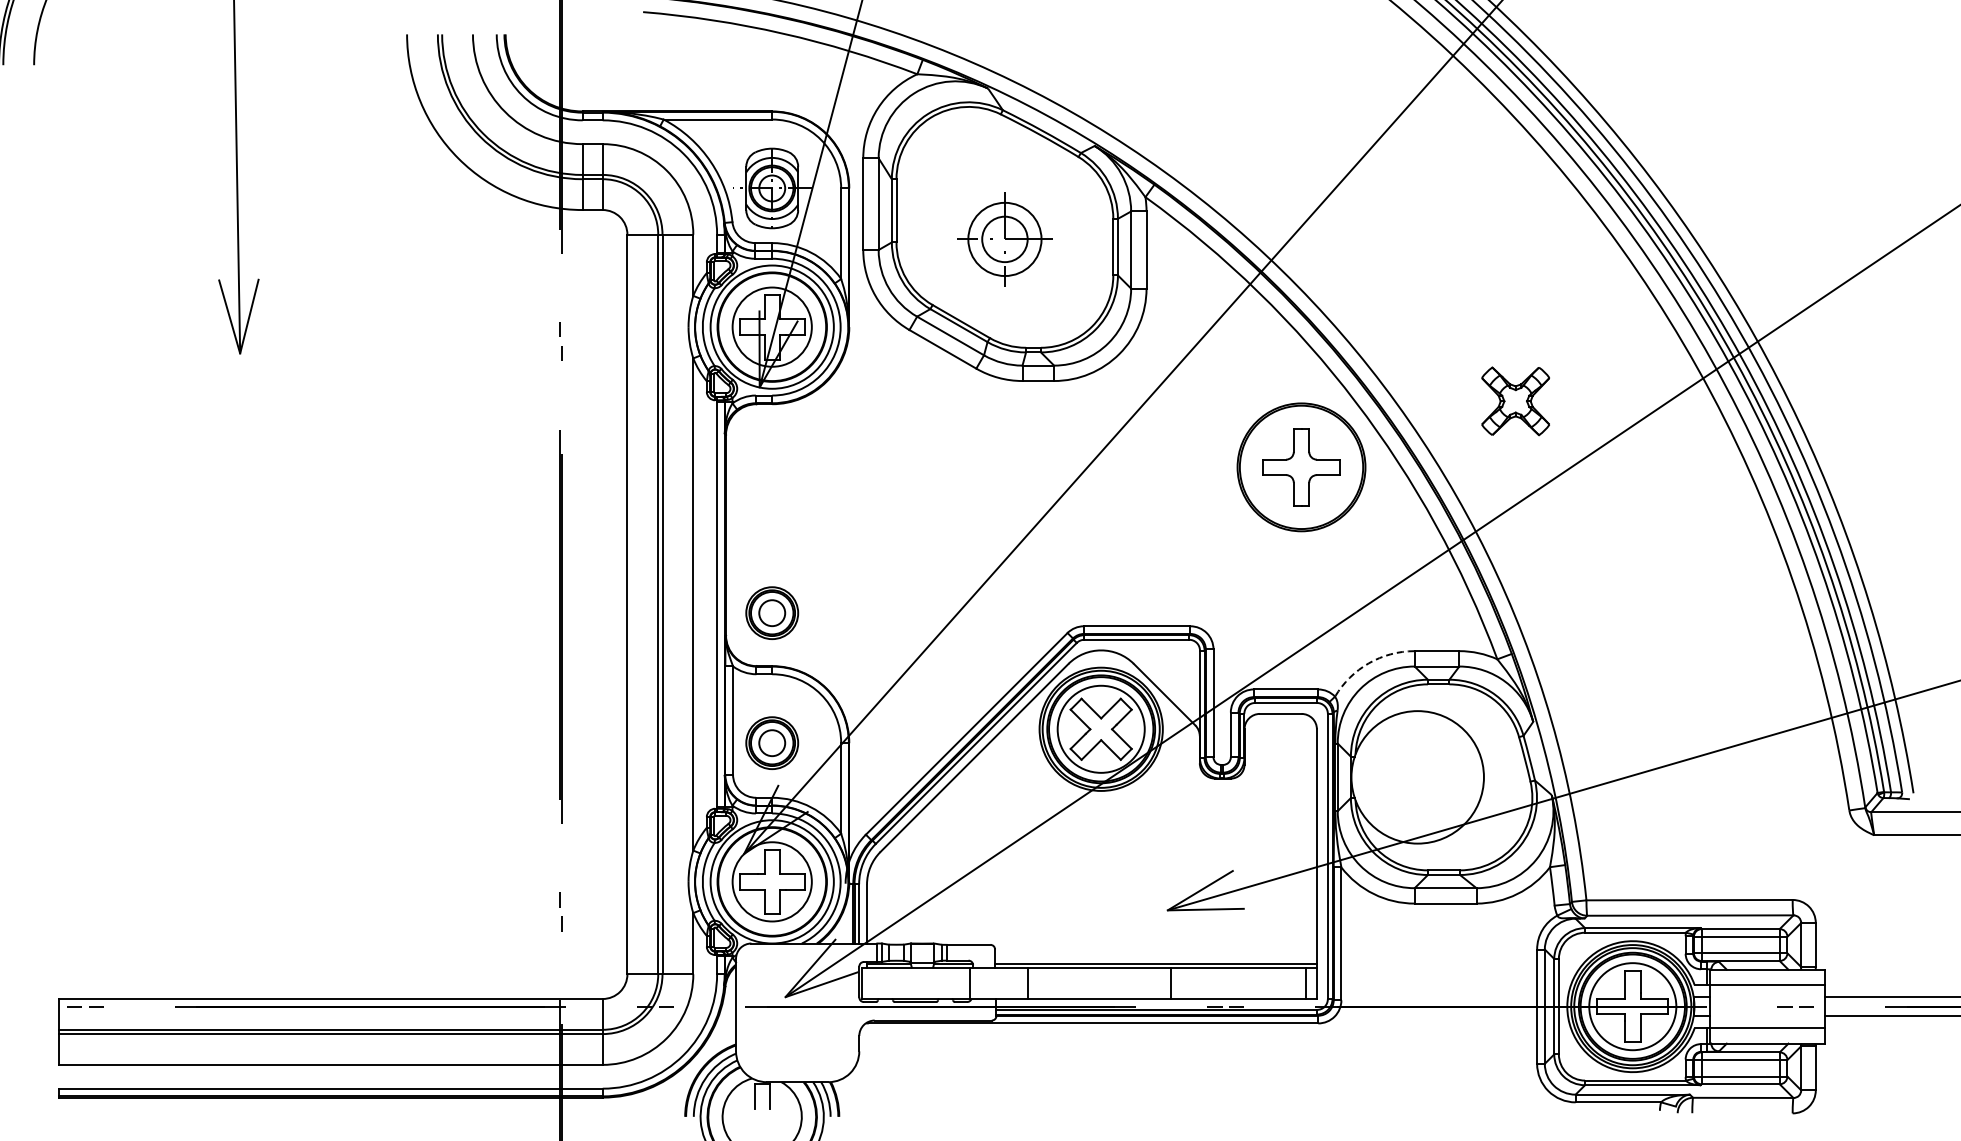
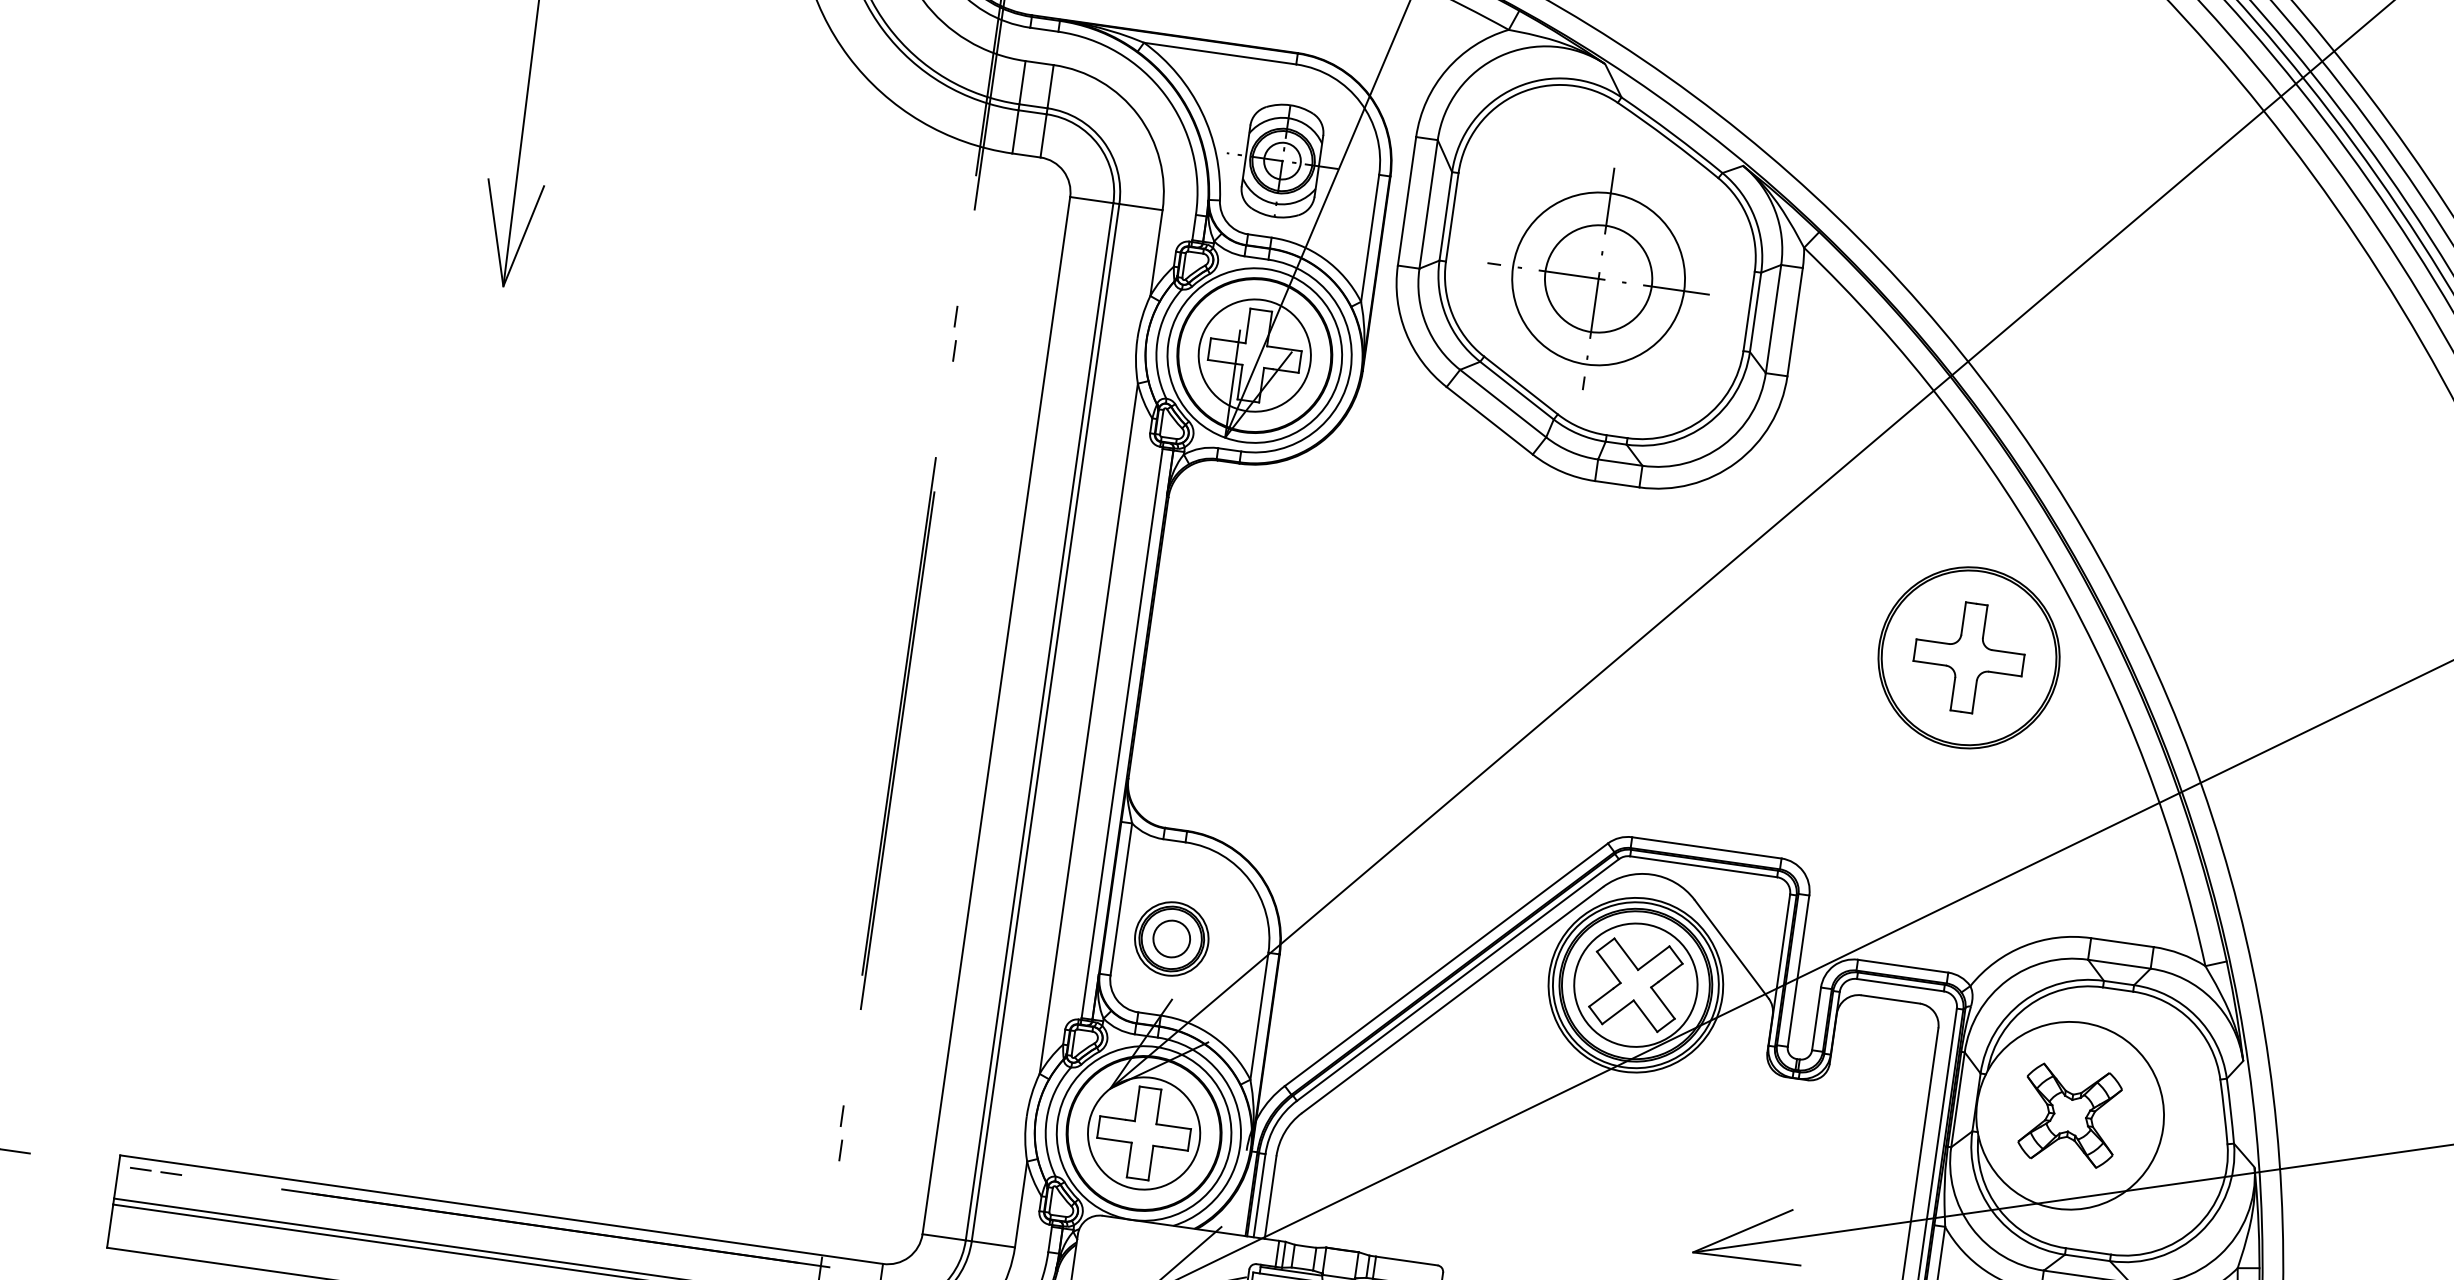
part: (1004, 239) -> (1598, 279), size x1.67
part: (1515, 401) -> (2069, 1115), moved
part: (772, 612) -> (1198, 755), removed
arc: (1368, 663) -> (2023, 946), dashed -> solid

